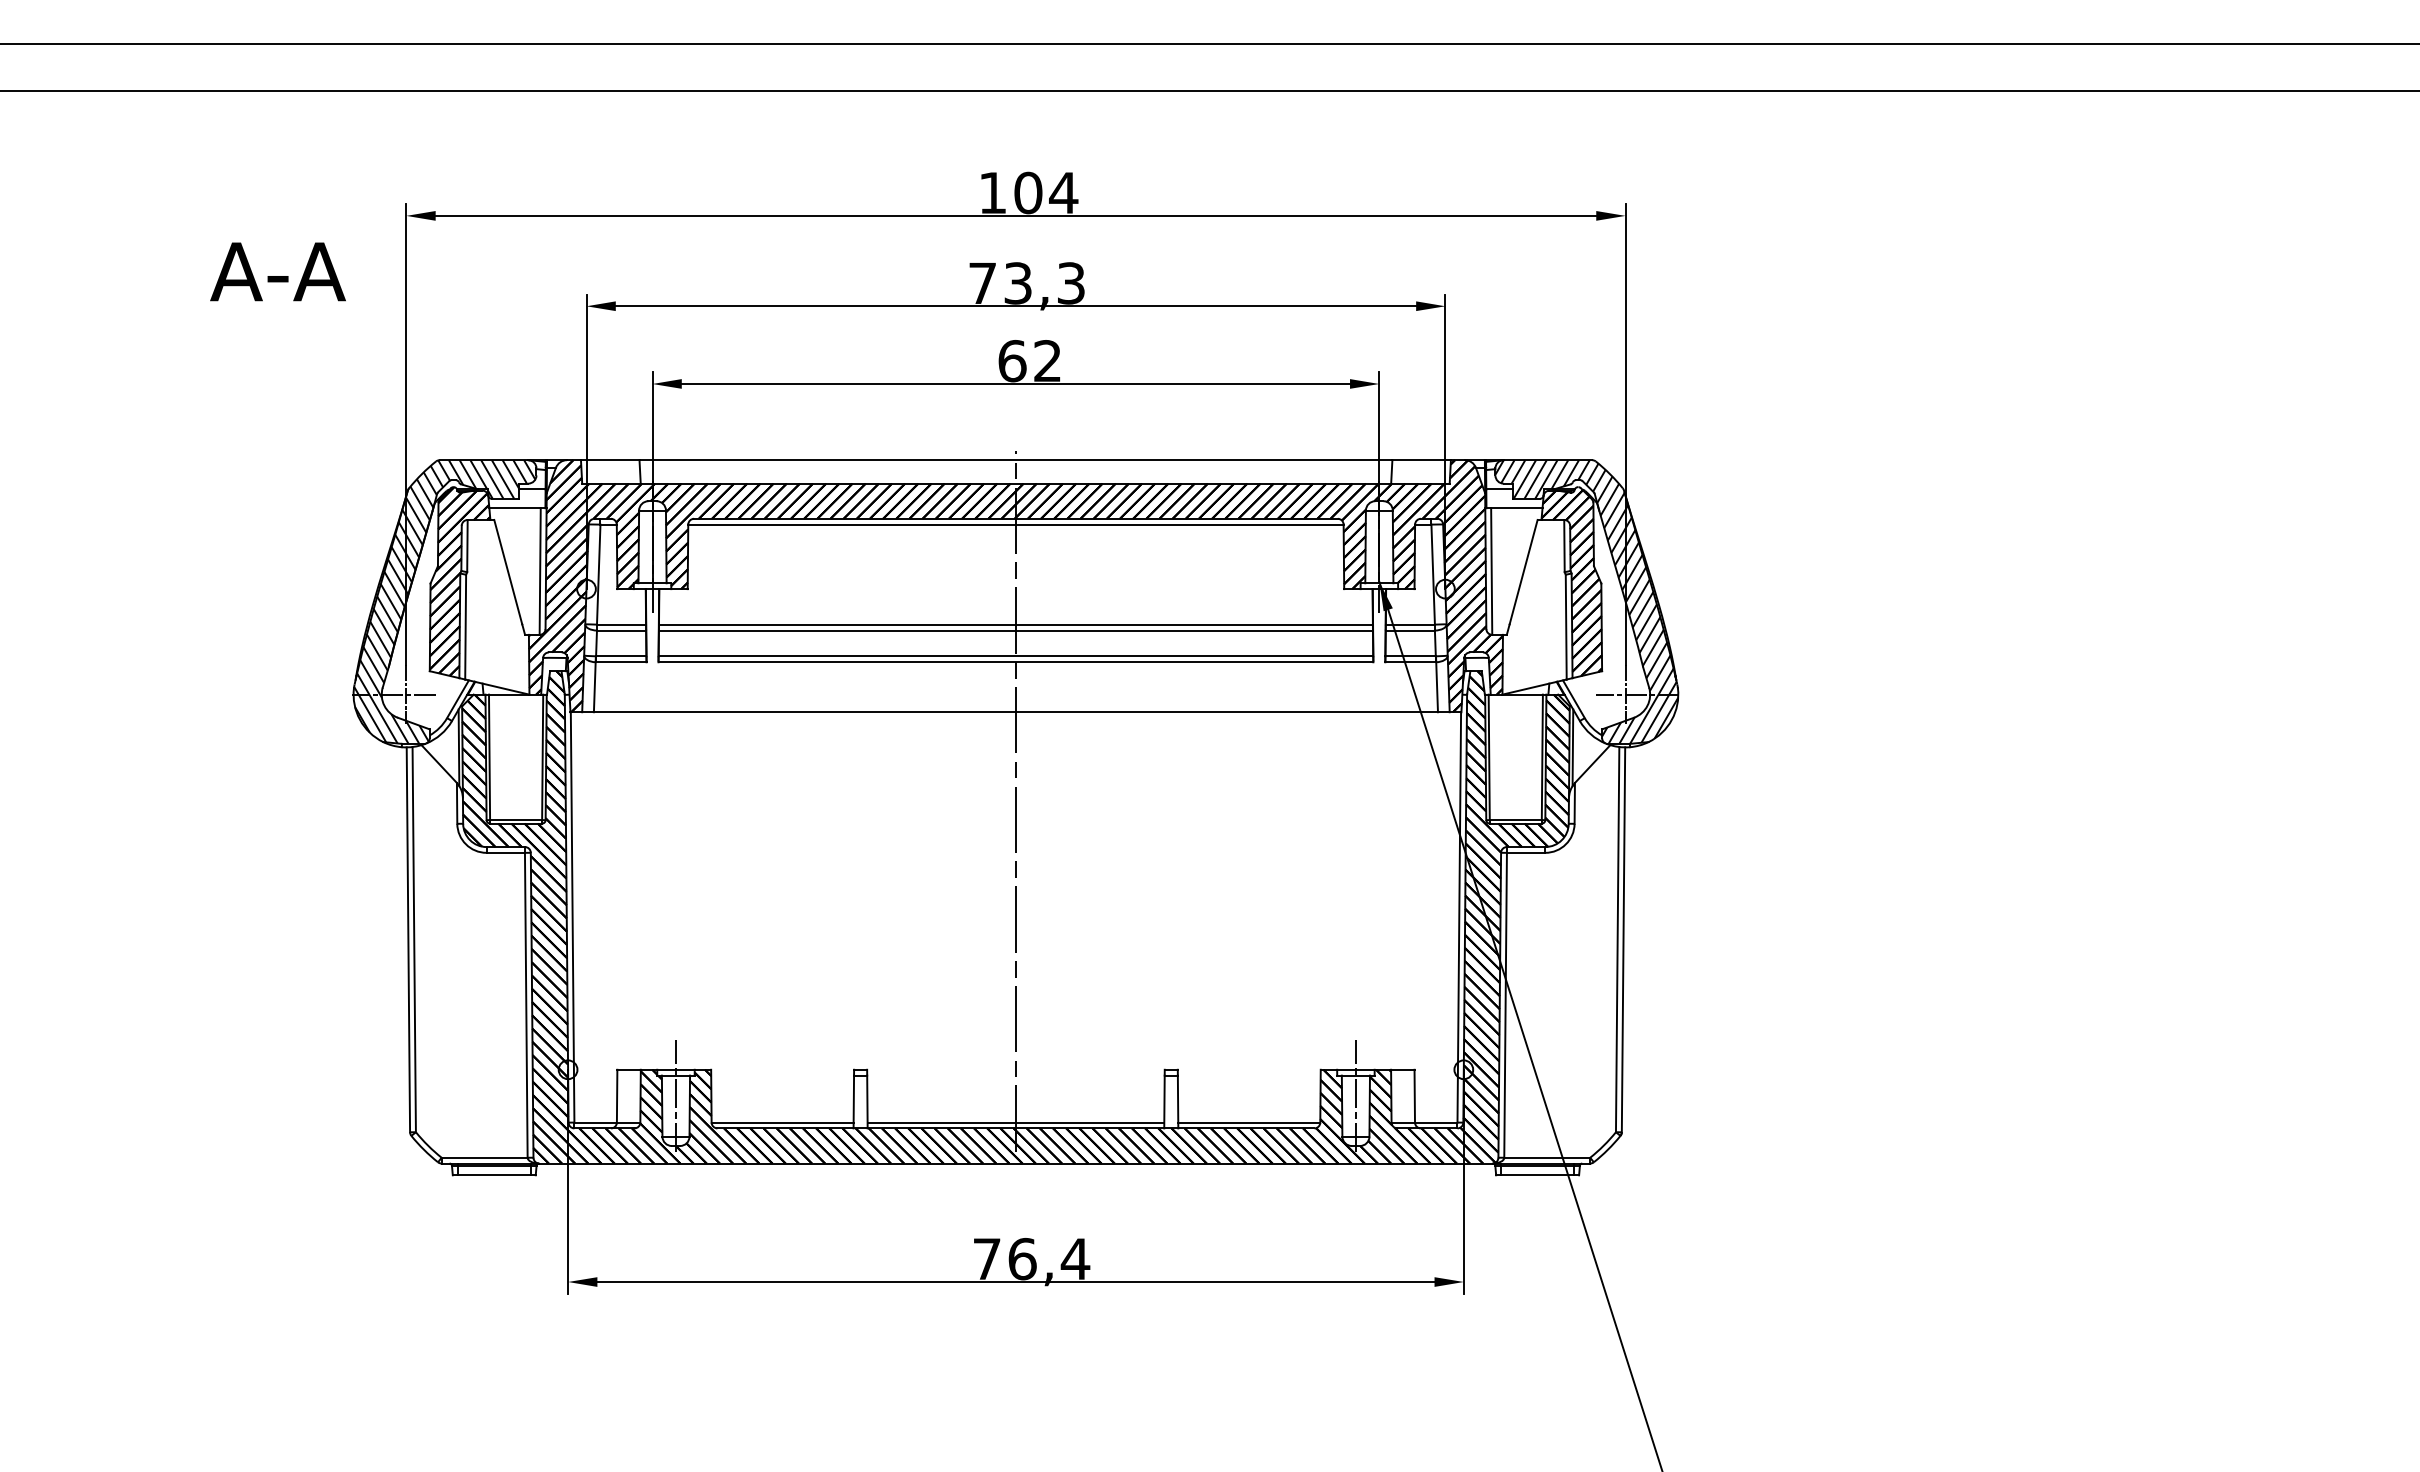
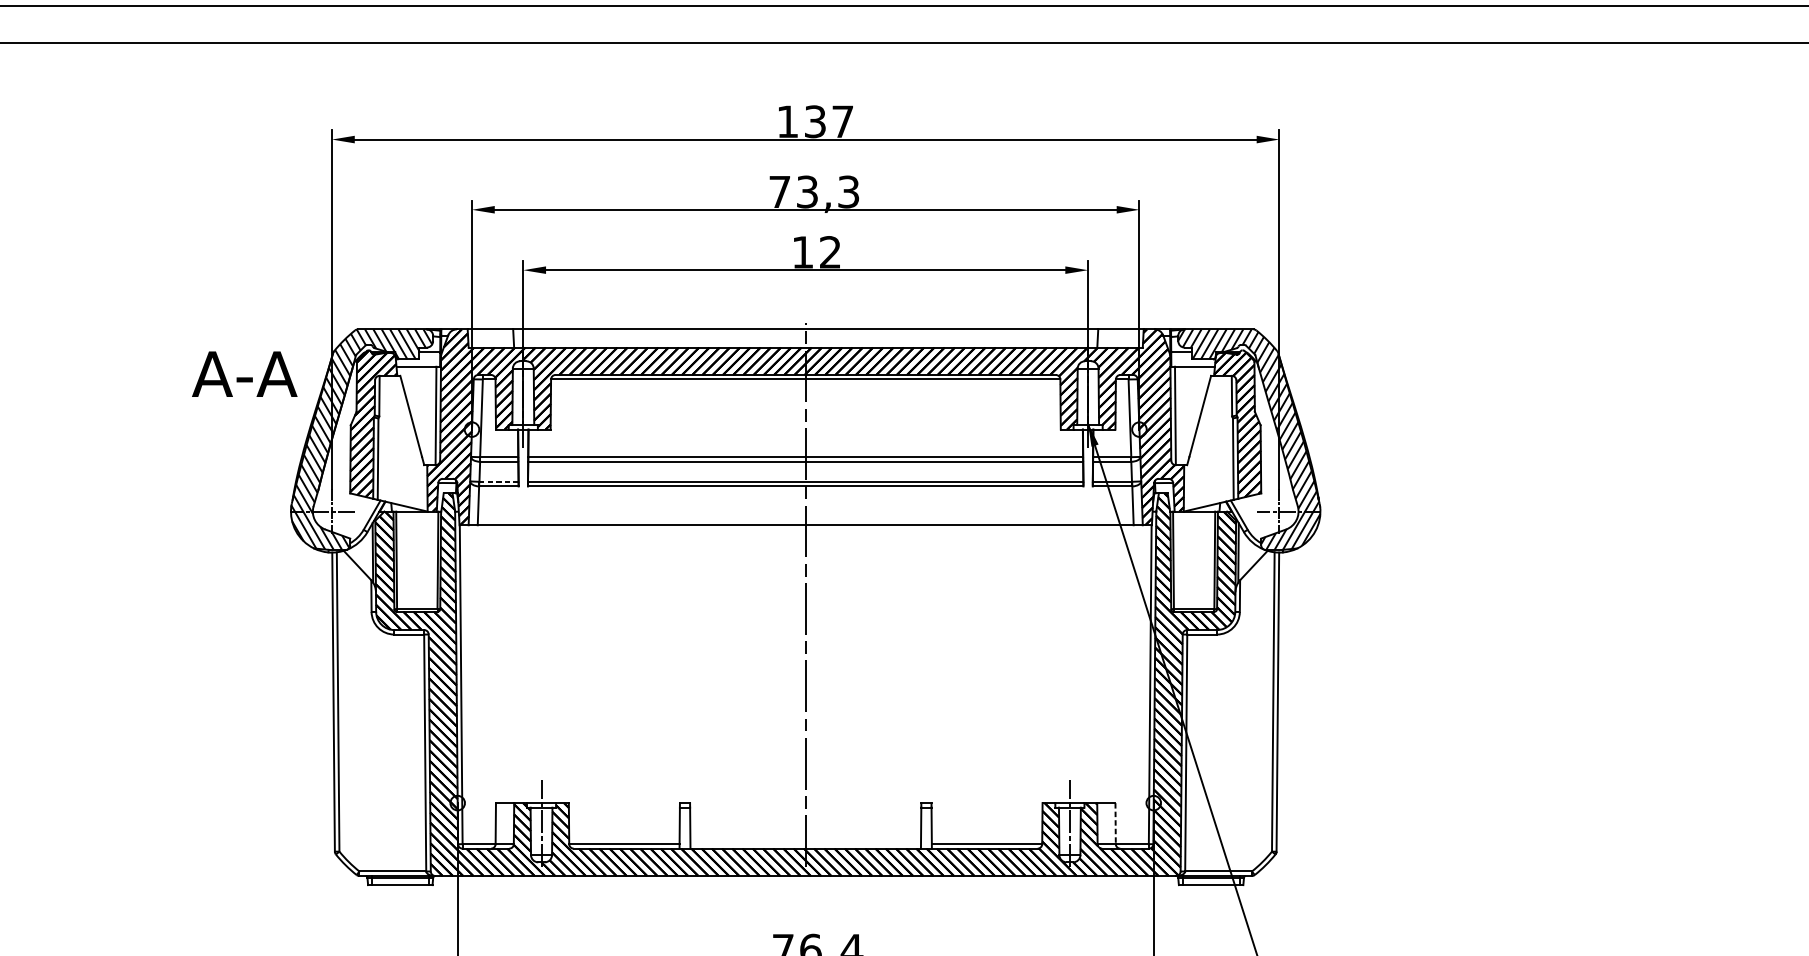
text: (1046, 192) -> (829, 121), 104 -> 137
text: (277, 271) -> (244, 373), moved
text: (1012, 361) -> (803, 252), 62 -> 12
line: (620, 656) -> (498, 481), solid -> dashed
line: (1414, 1096) -> (1115, 823), solid -> dashed
line: (1015, 1122) -> (805, 844), removed

